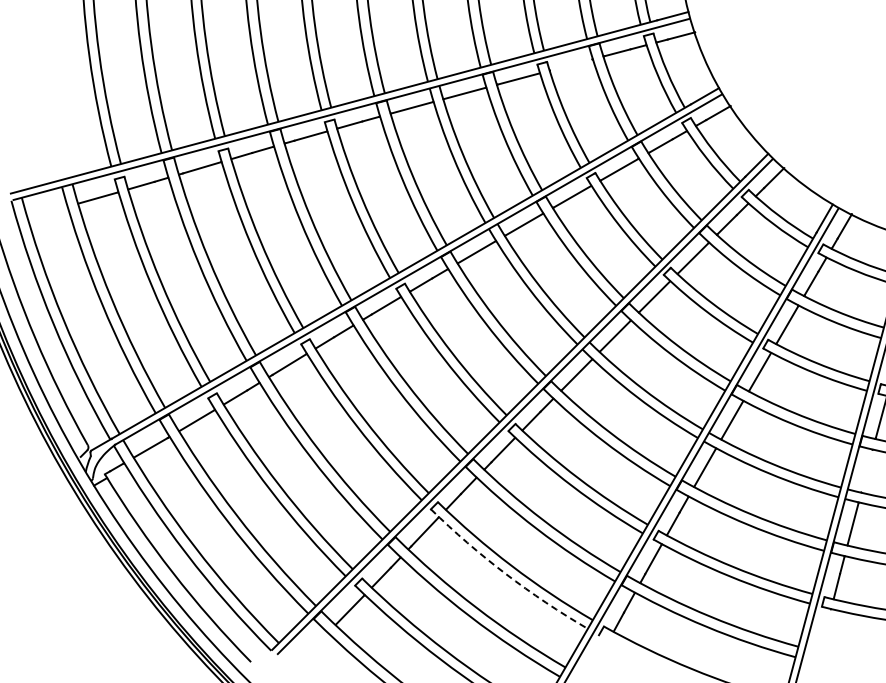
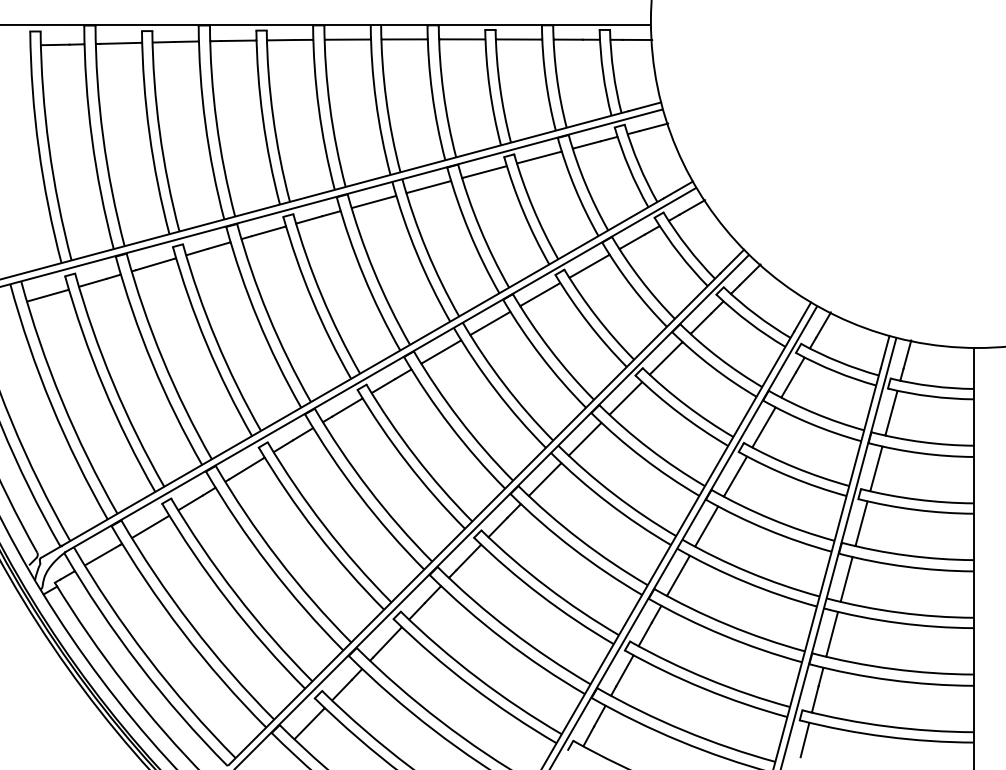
line: (571, 64) -> (539, 157), added
line: (866, 471) -> (846, 579), added
arc: (505, 574) -> (471, 686), dashed -> solid
line: (826, 626) -> (804, 740), added

